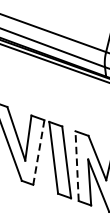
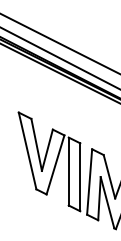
line: (38, 152) -> (55, 164), dashed -> solid
line: (77, 166) -> (89, 182), dashed -> solid

